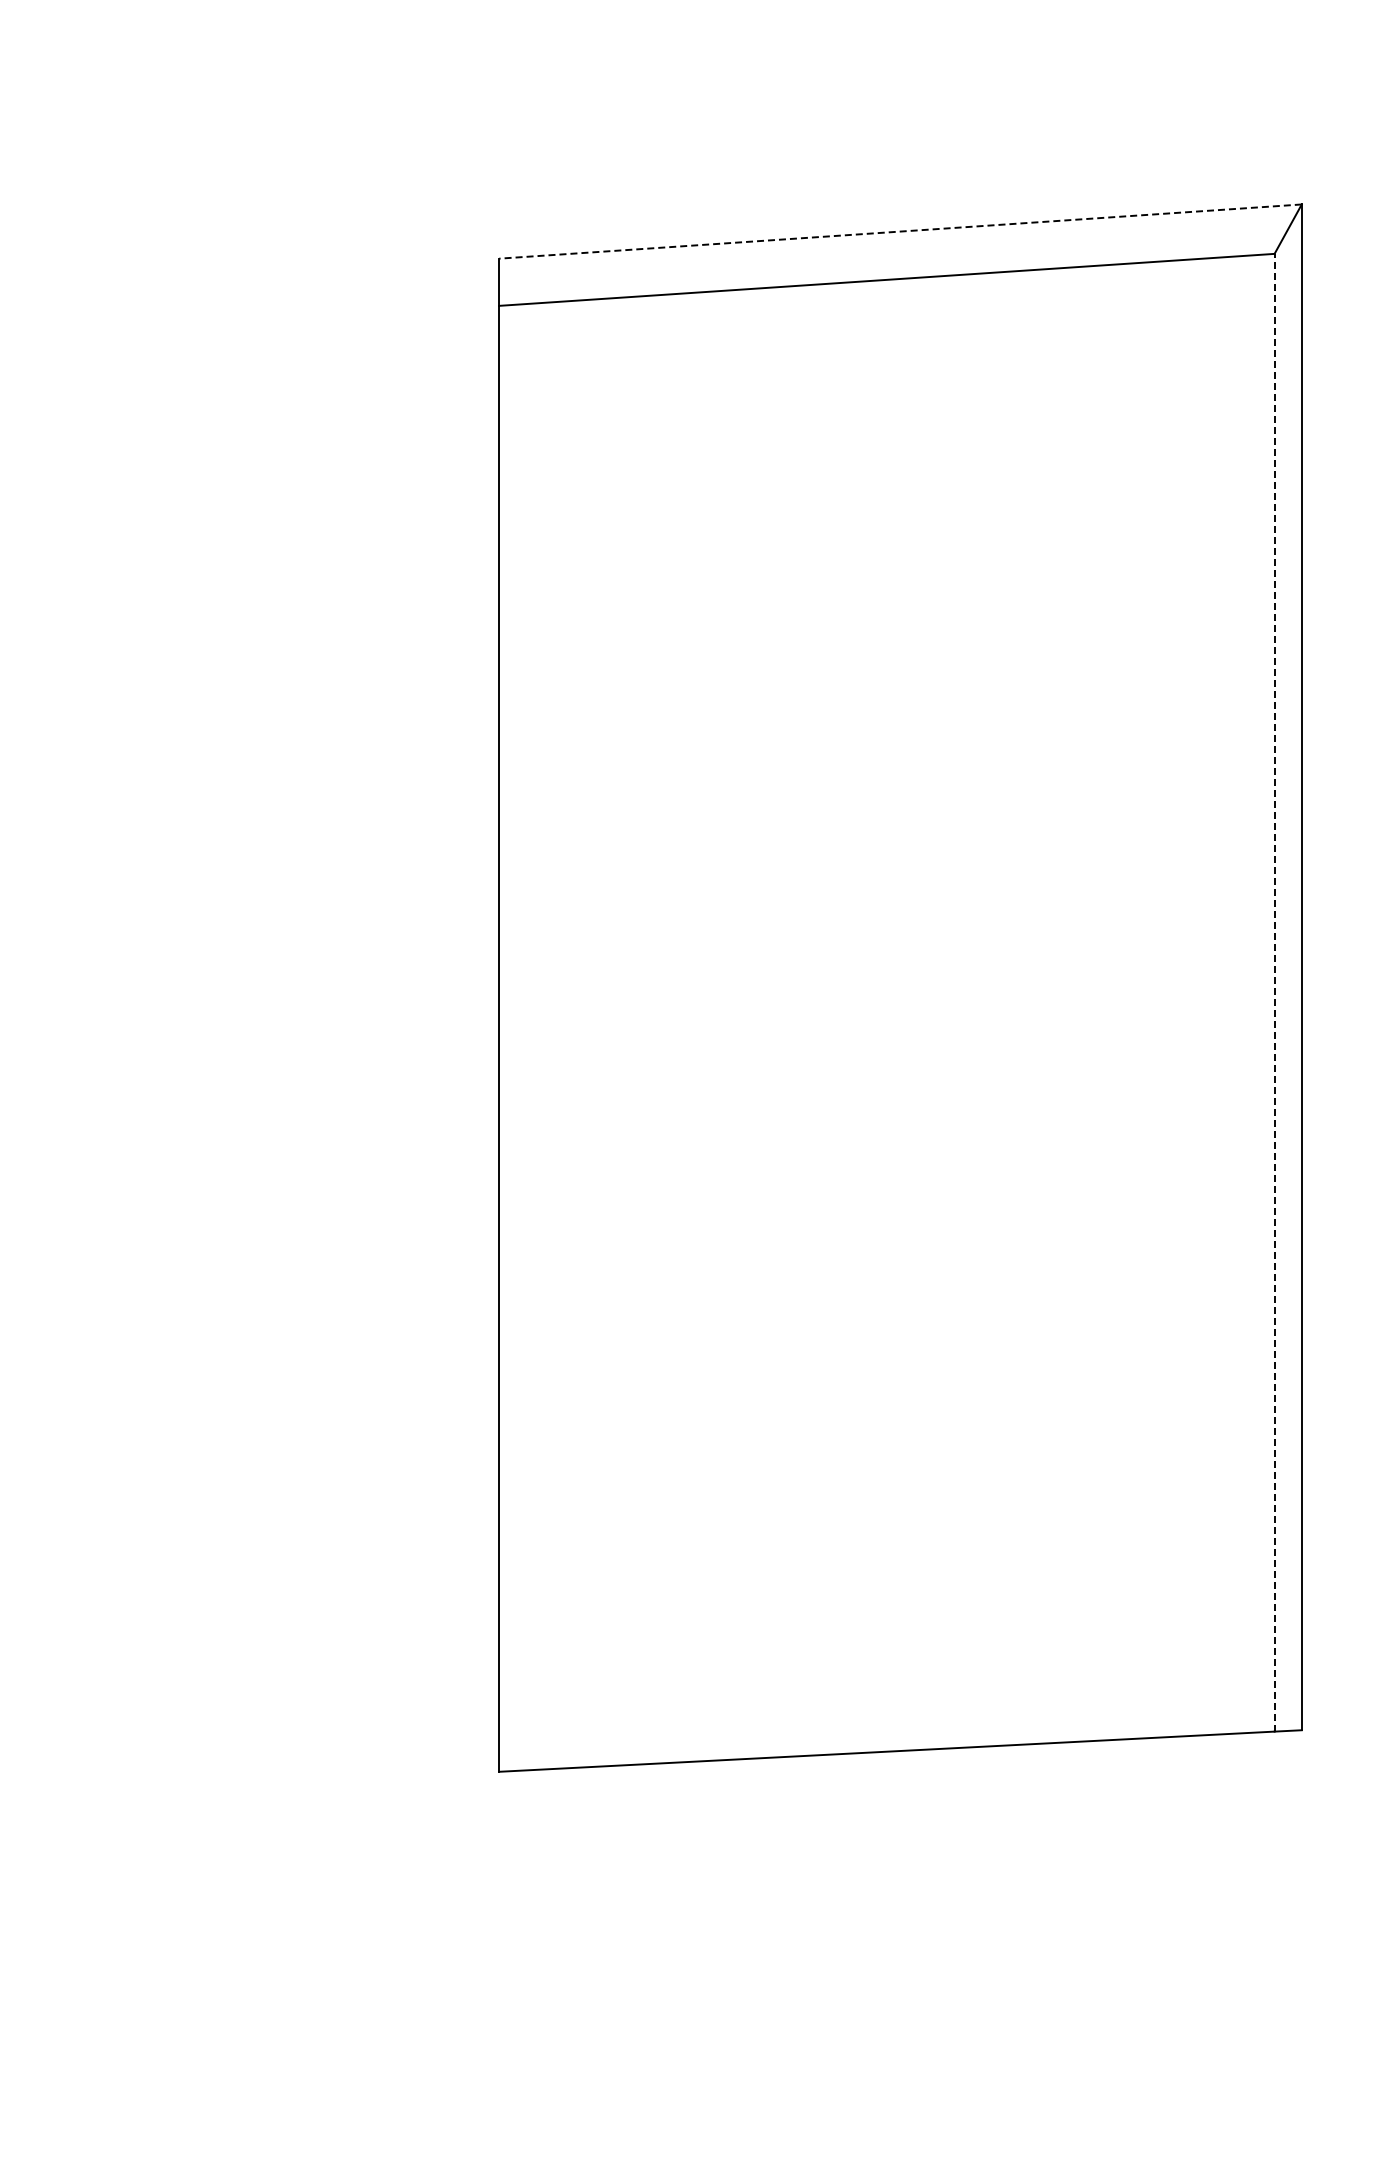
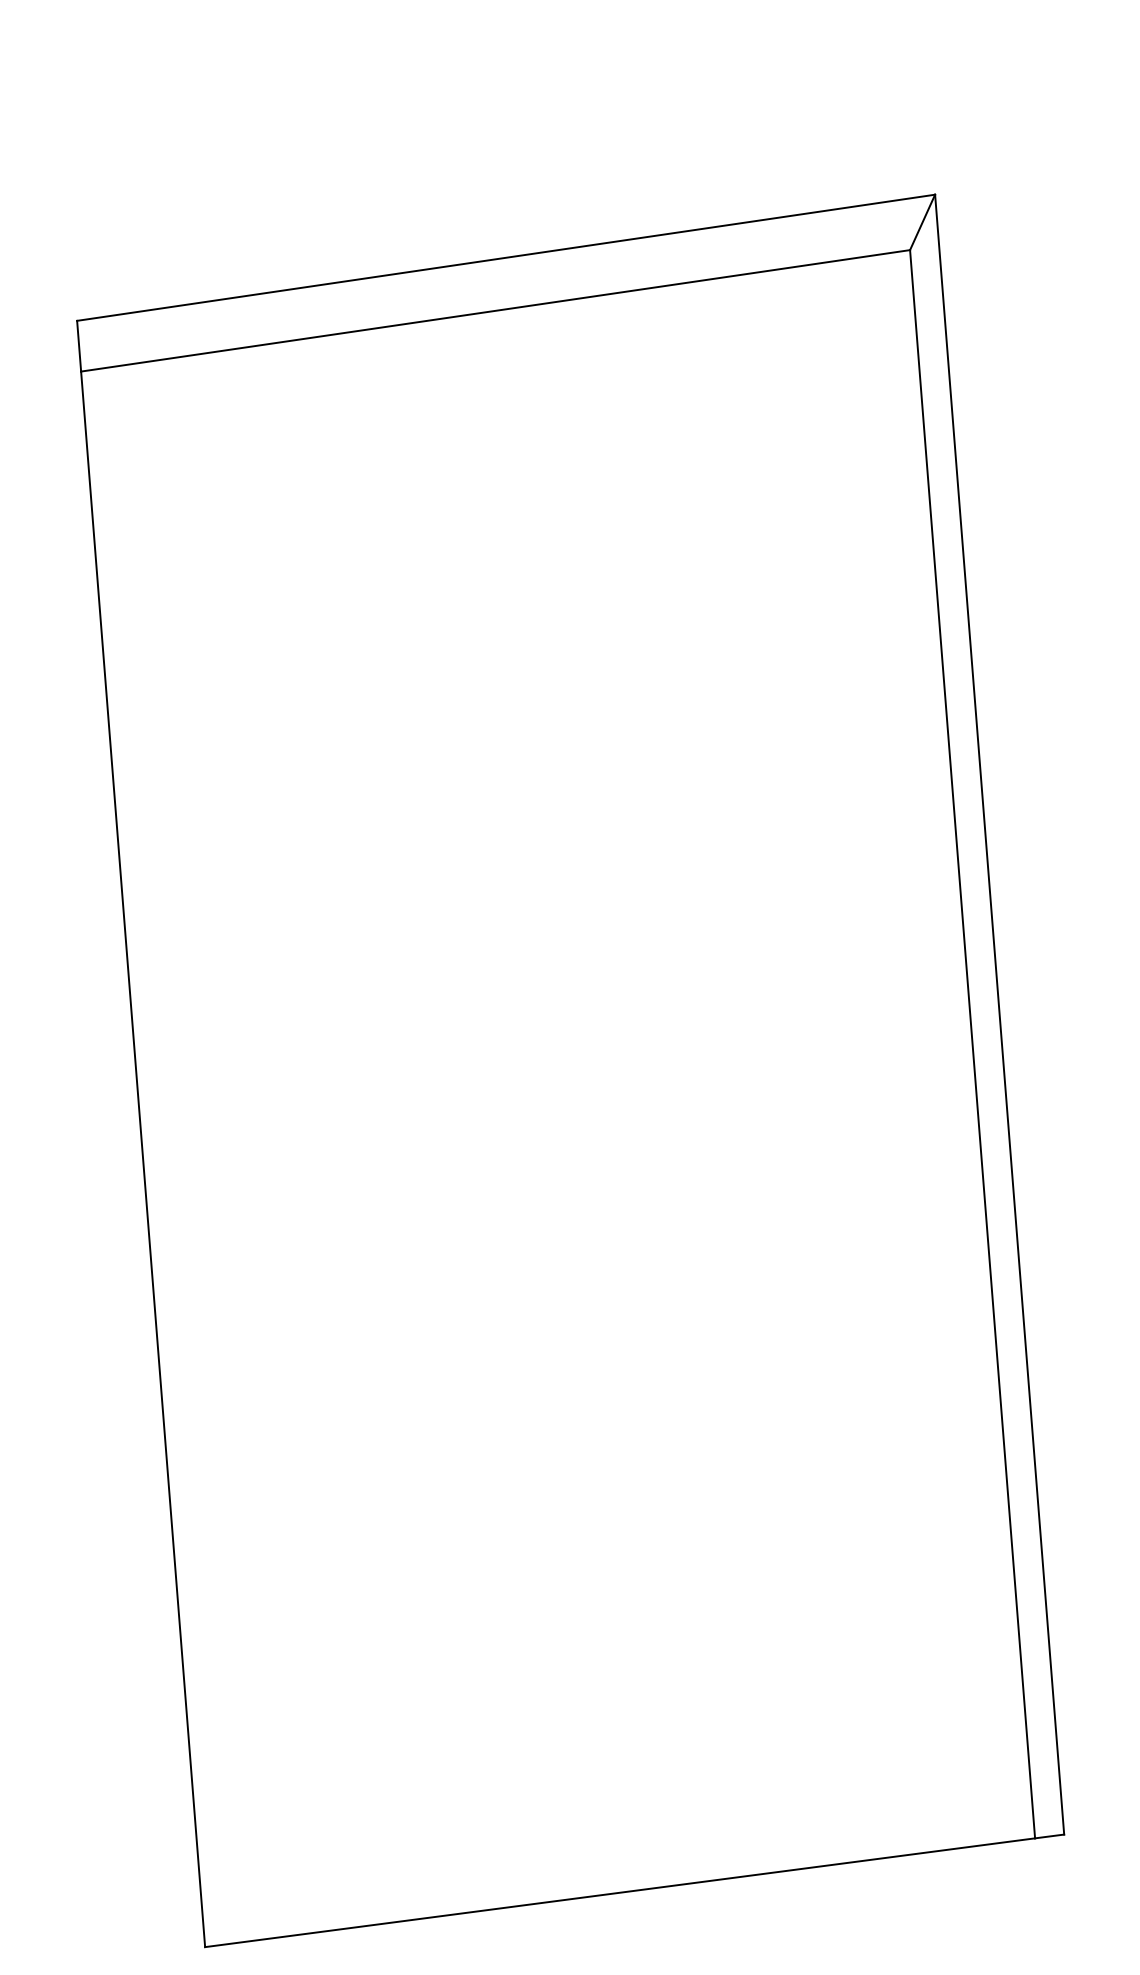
line: (900, 231) -> (506, 257), dashed -> solid
line: (1274, 992) -> (972, 1043), dashed -> solid

